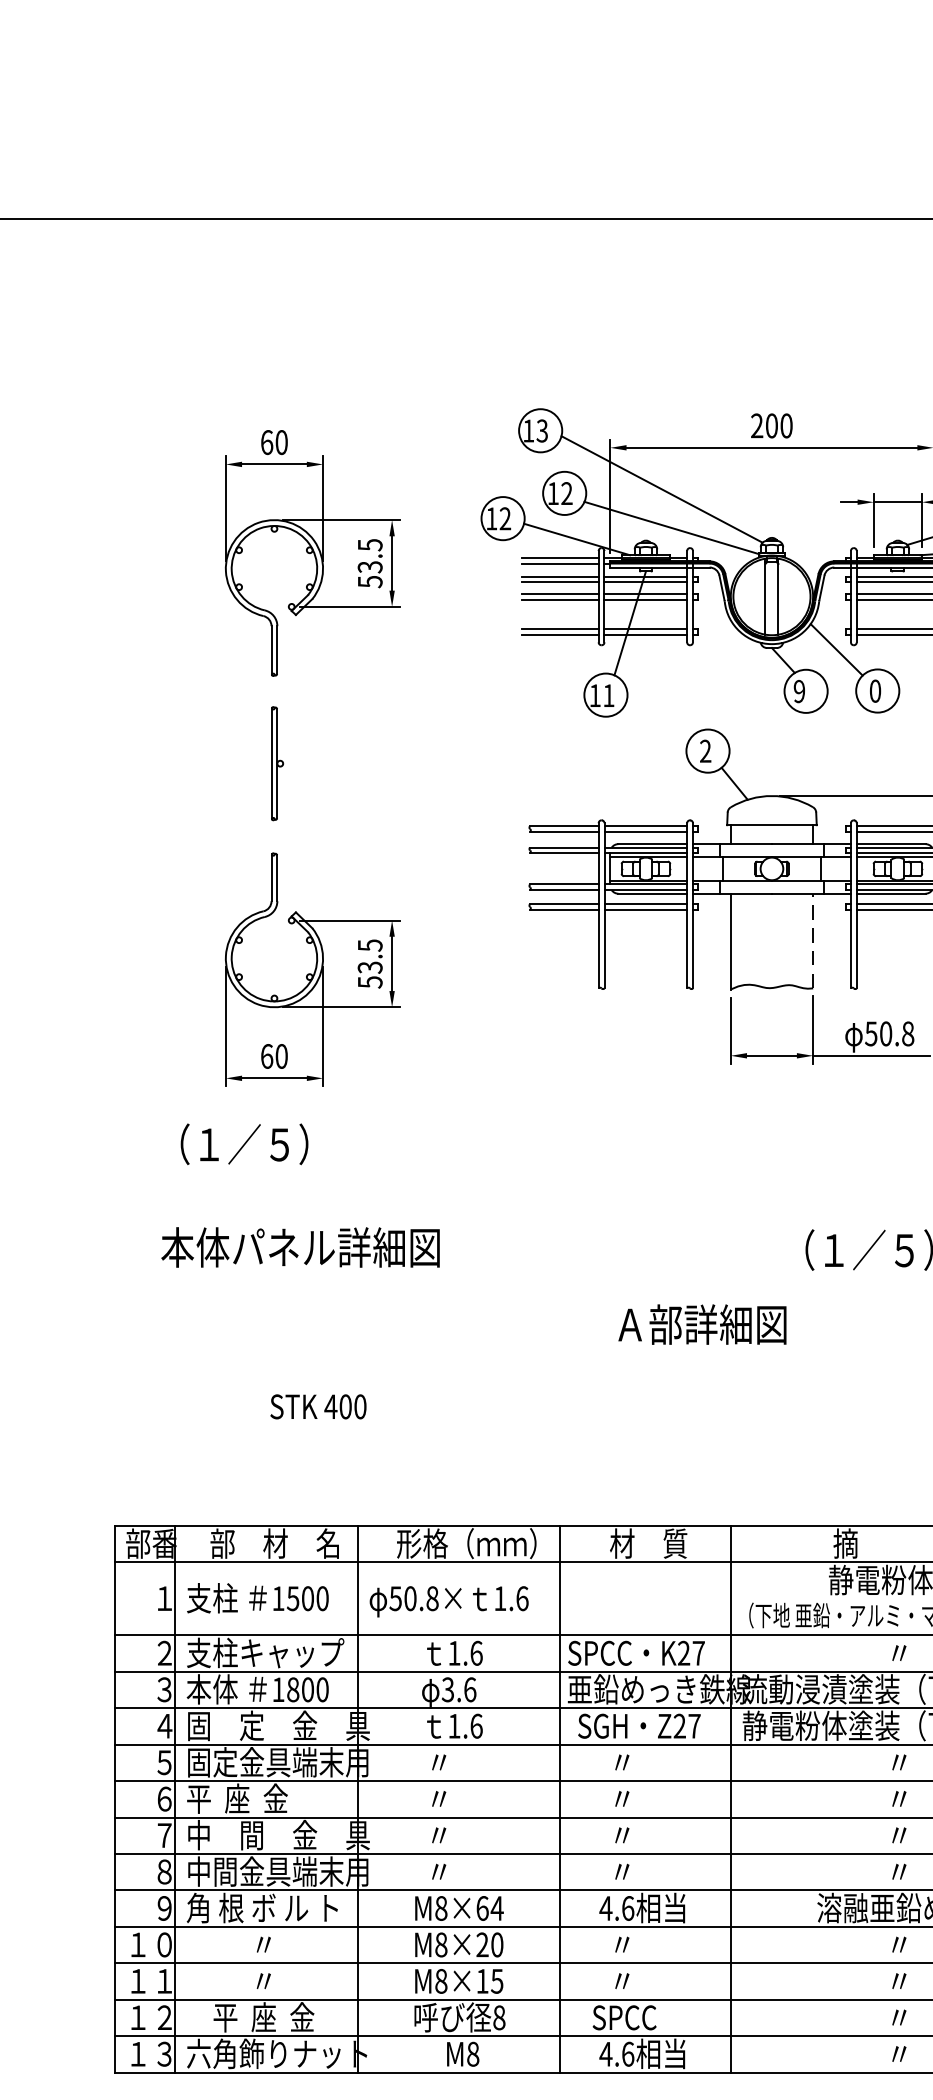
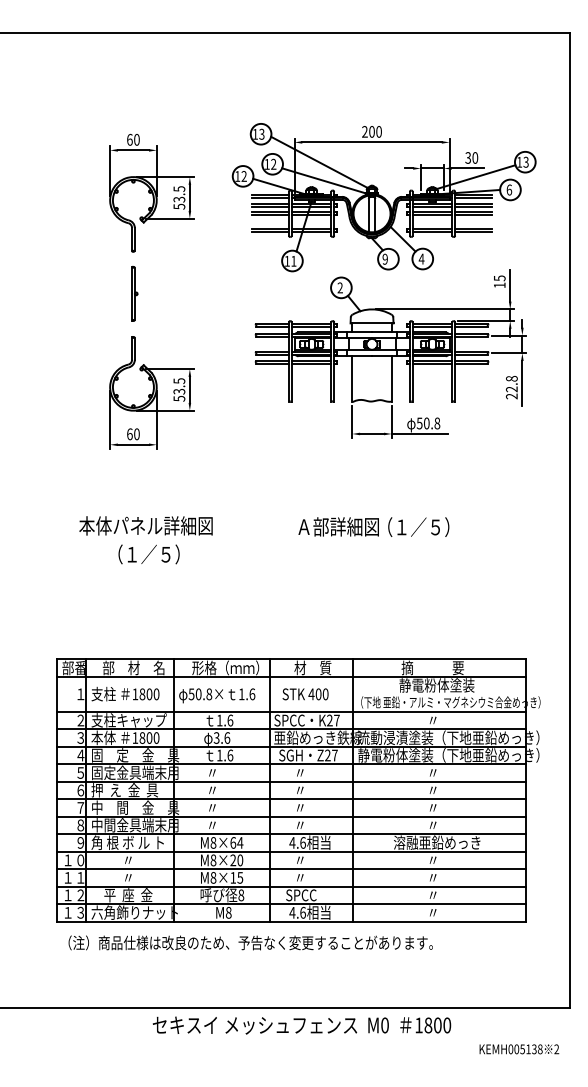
text: (875, 689) -> (421, 258), 0 -> 4
line: (812, 940) -> (391, 378), dashed -> solid
text: (243, 1144) -> (148, 554), moved
text: (701, 1323) -> (338, 526), moved
text: (318, 1407) -> (305, 694), moved
text: (293, 1598) -> (142, 694), 1500 -> 1800
text: (255, 1799) -> (124, 790), 平  座  金 -> 押  え  金  具

